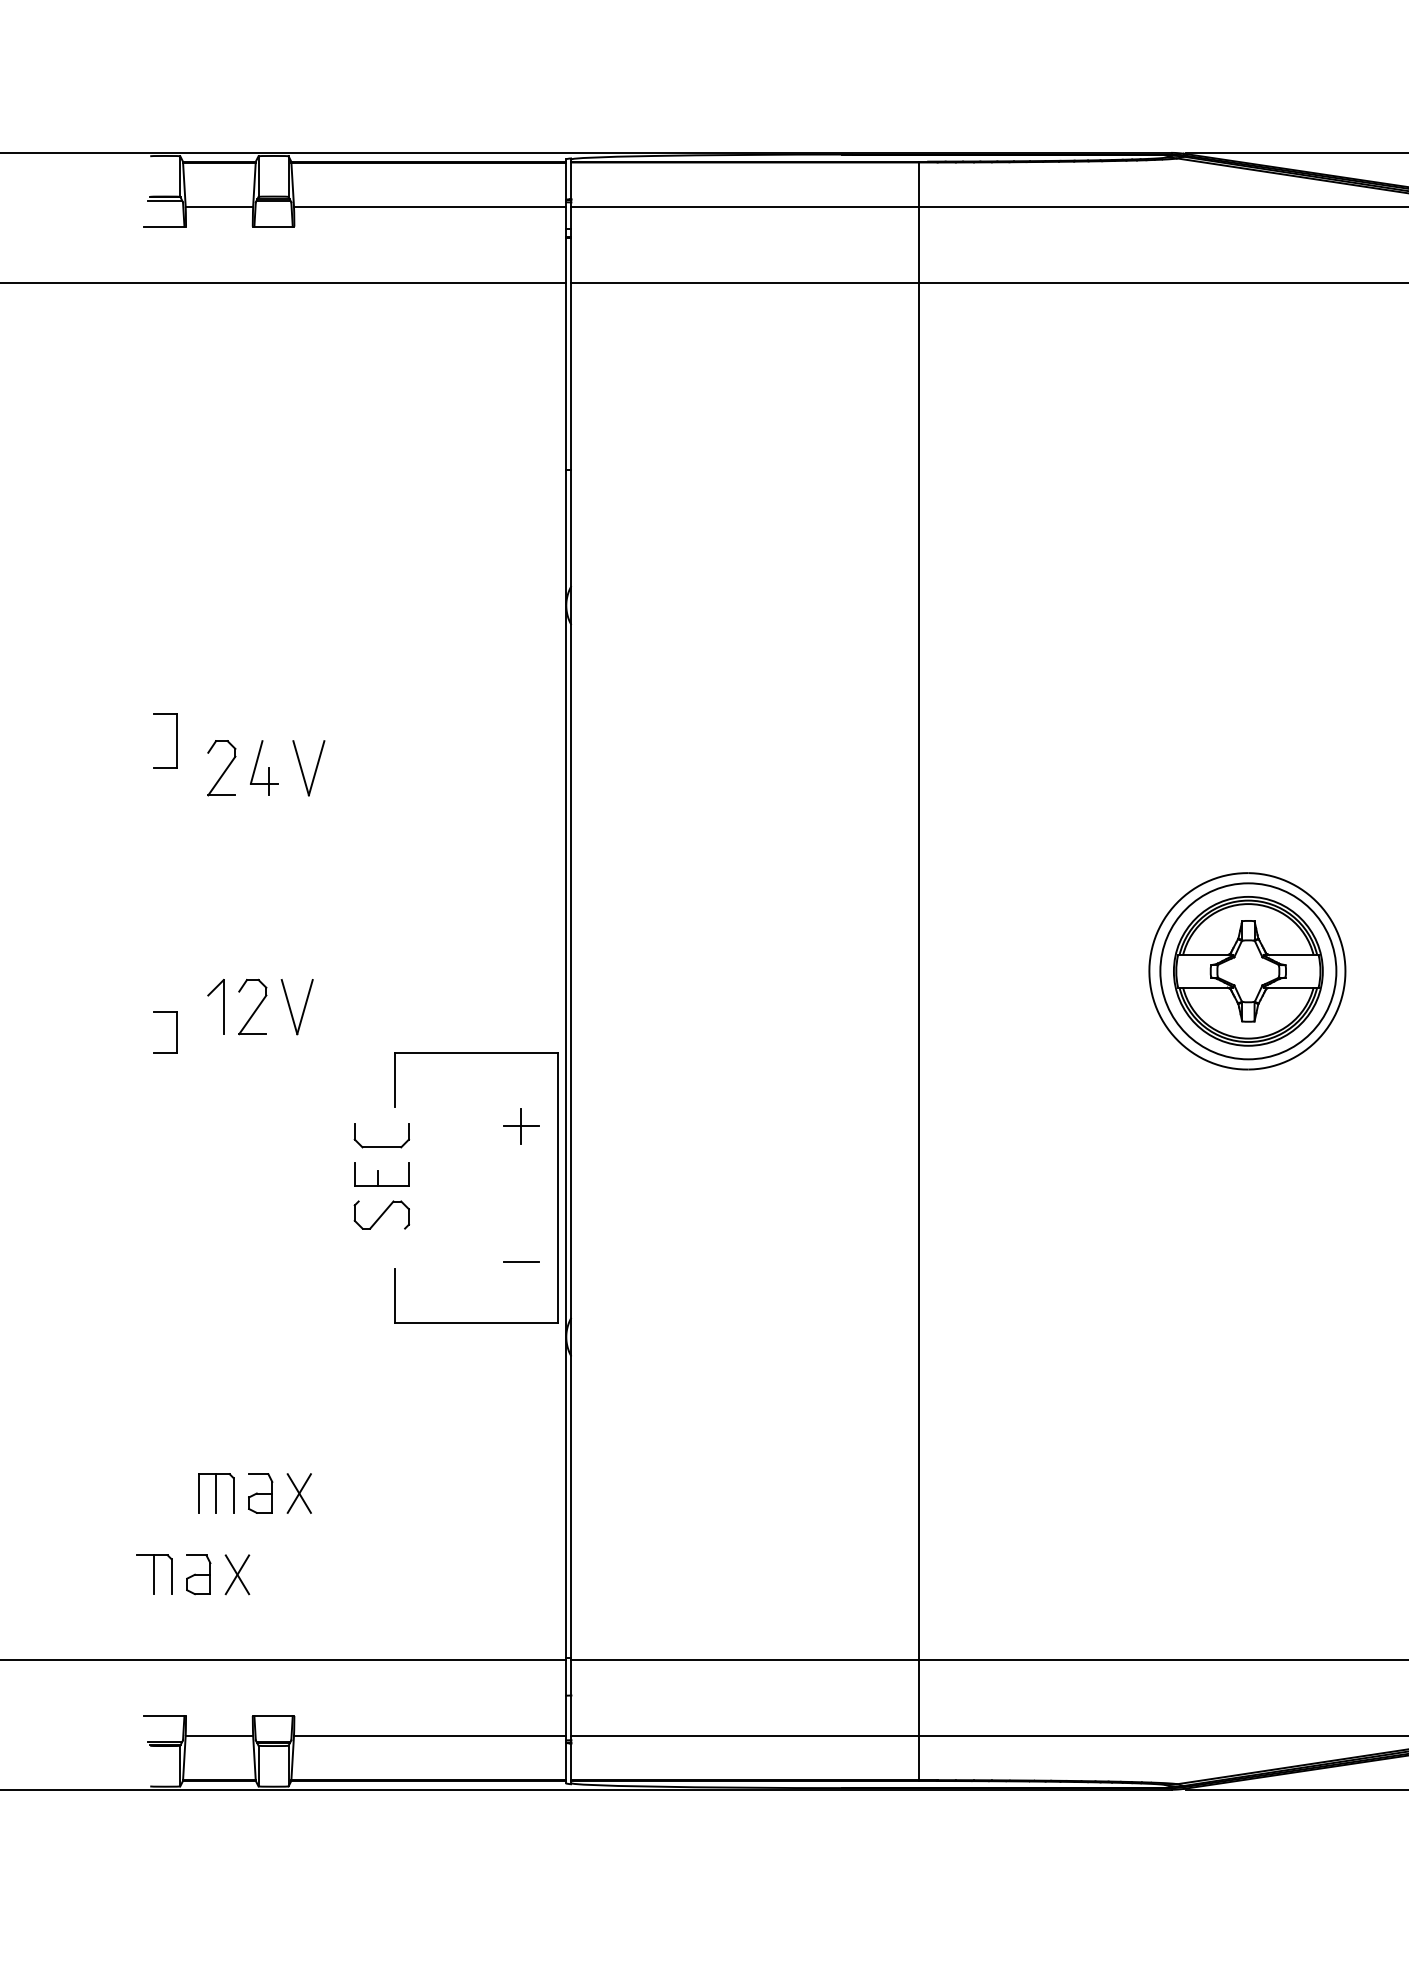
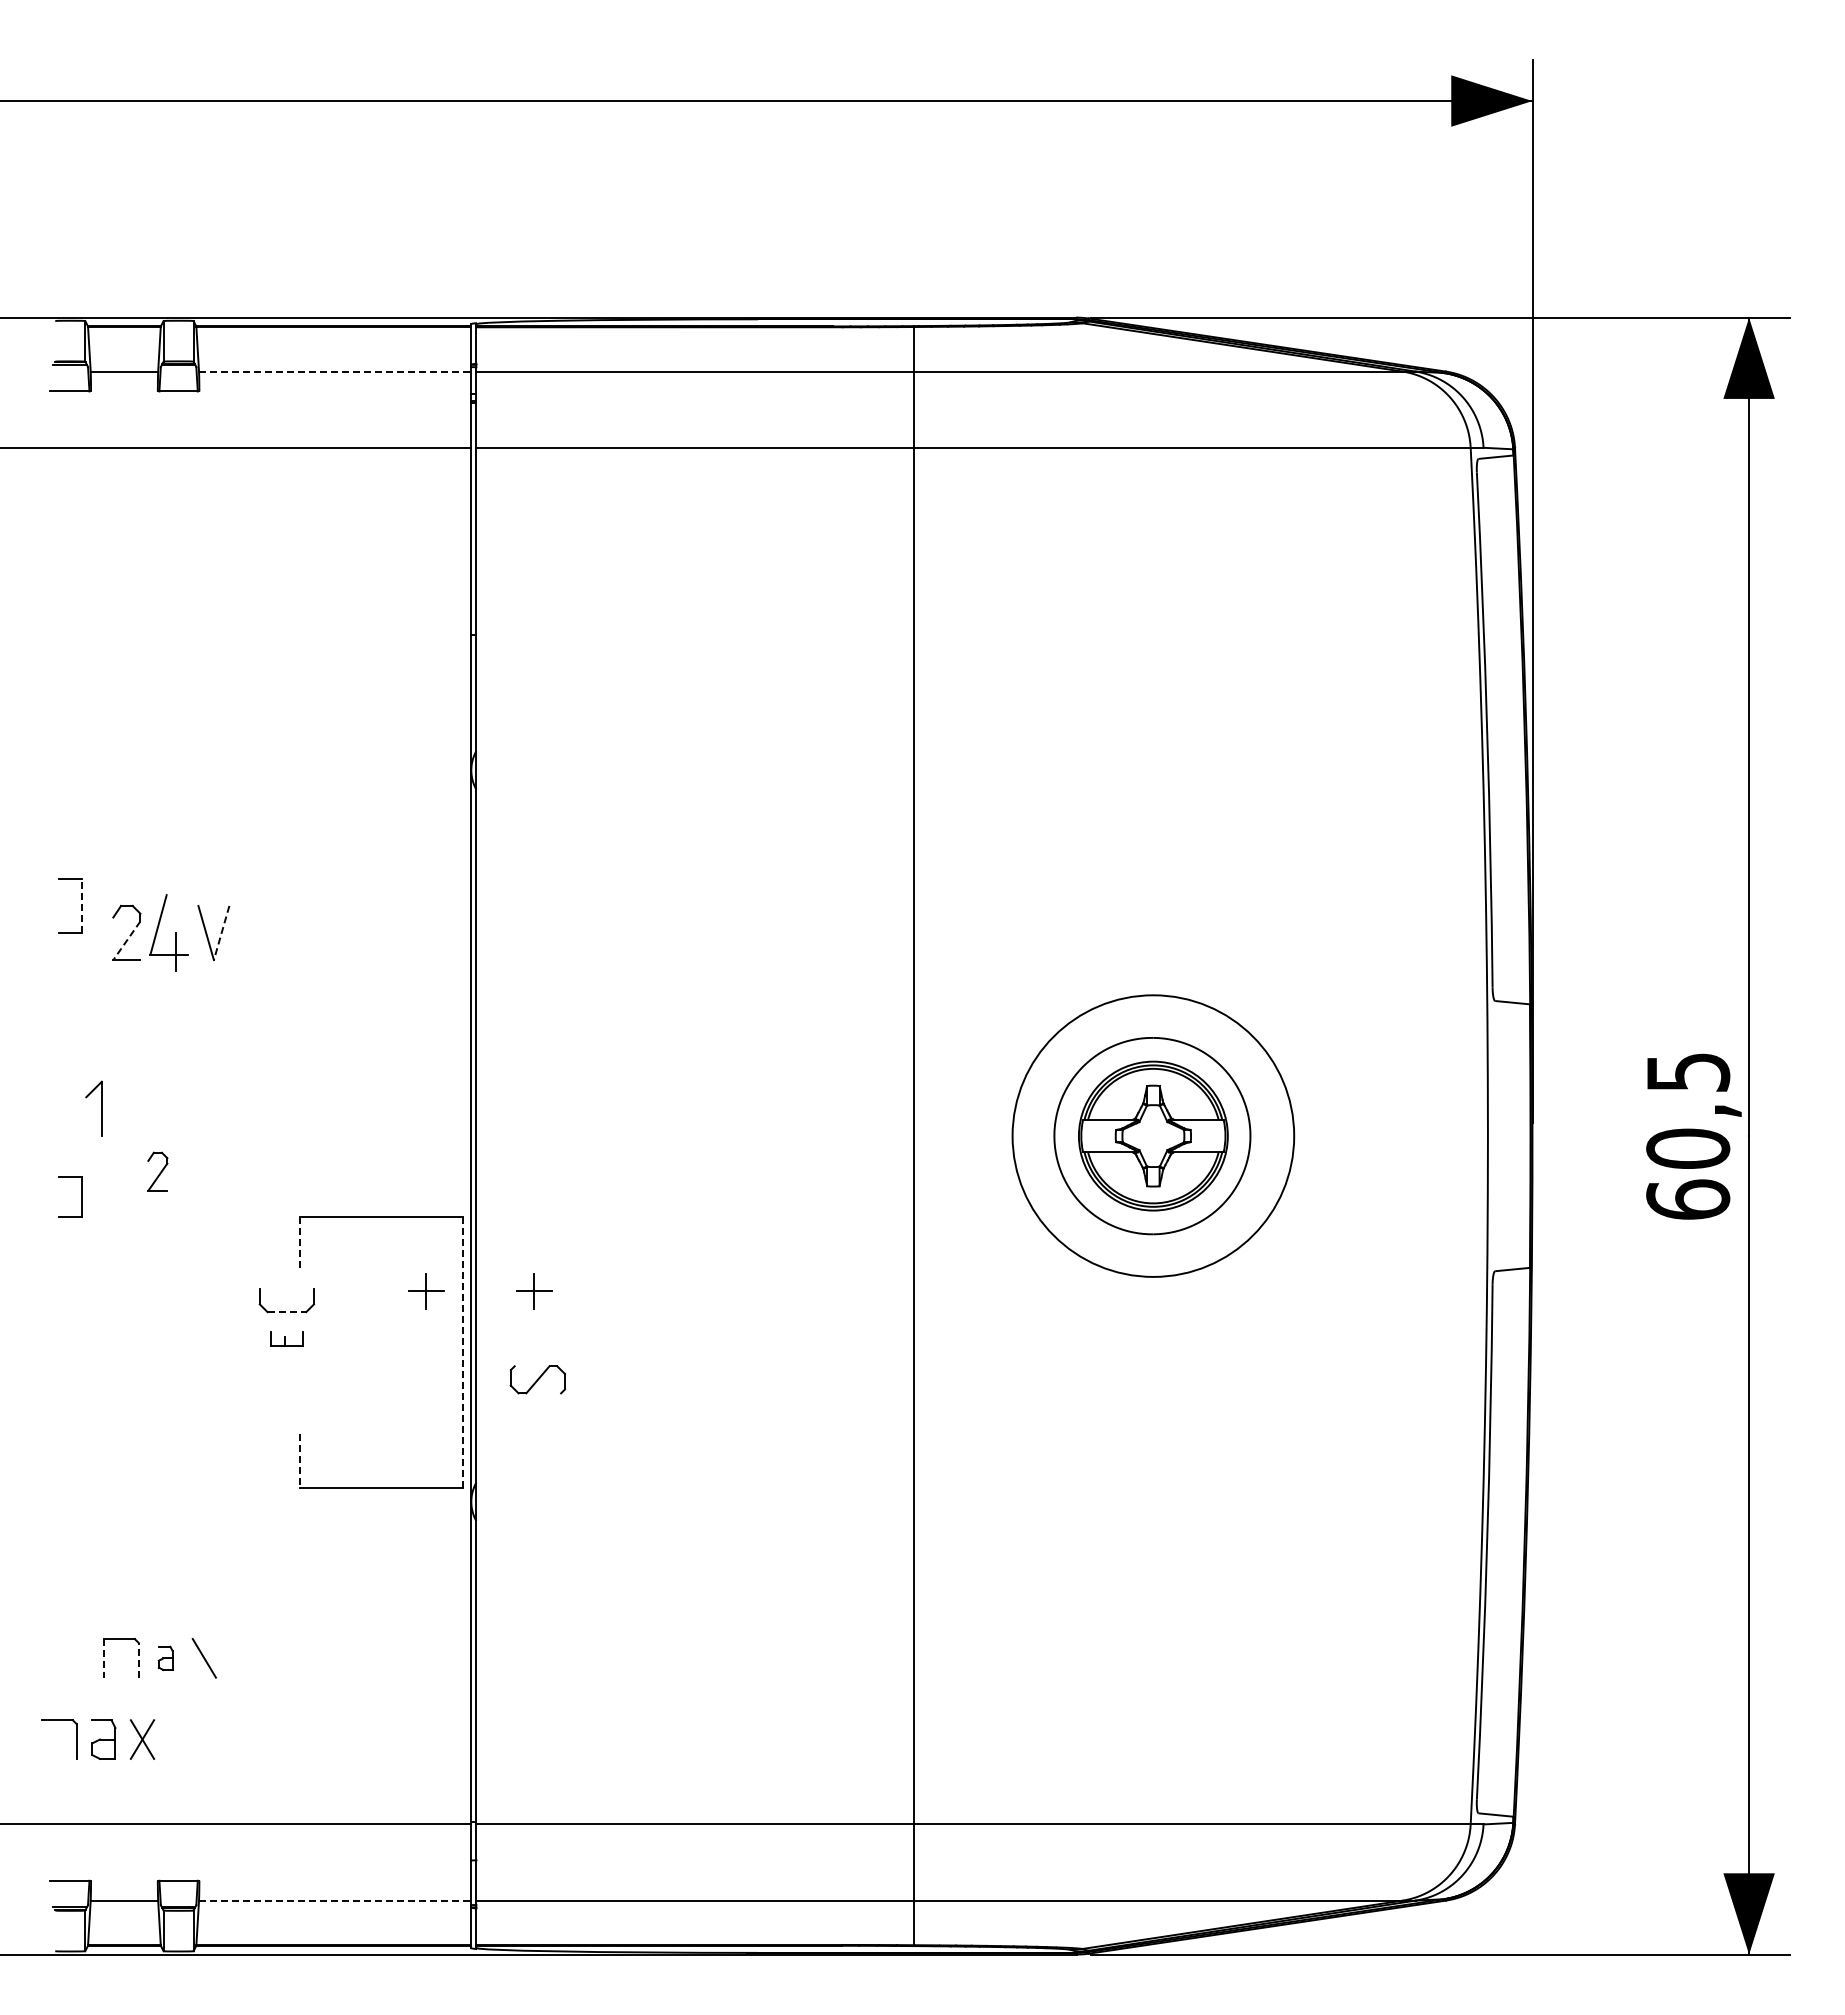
line: (430, 206) -> (335, 371), solid -> dashed
line: (176, 740) -> (81, 905), solid -> dashed
part: (264, 767) -> (169, 932), size x1.4
line: (316, 768) -> (221, 933), solid -> dashed
line: (221, 775) -> (126, 940), solid -> dashed
line: (919, 970) -> (914, 1135), moved
circle: (1248, 971) -> (1153, 1136), size x1.6
part: (223, 1006) -> (101, 1108), moved
part: (252, 1006) -> (157, 1171), size x0.7
part: (296, 1006) -> (201, 1171), removed
line: (395, 1079) -> (300, 1244), solid -> dashed
part: (629, 1126) -> (534, 1291), added
line: (382, 1147) -> (287, 1312), solid -> dashed
part: (381, 1174) -> (286, 1339), size x0.6
line: (557, 1187) -> (462, 1352), solid -> dashed
part: (381, 1214) -> (537, 1379), moved
line: (520, 1261) -> (425, 1426), removed
line: (395, 1296) -> (300, 1461), solid -> dashed
line: (215, 1492) -> (120, 1657), removed
line: (298, 1492) -> (203, 1657), removed
line: (198, 1493) -> (103, 1658), solid -> dashed
part: (260, 1493) -> (165, 1658), size x0.6
line: (233, 1494) -> (138, 1659), solid -> dashed
line: (153, 1574) -> (58, 1739), removed
line: (430, 1735) -> (335, 1900), solid -> dashed

